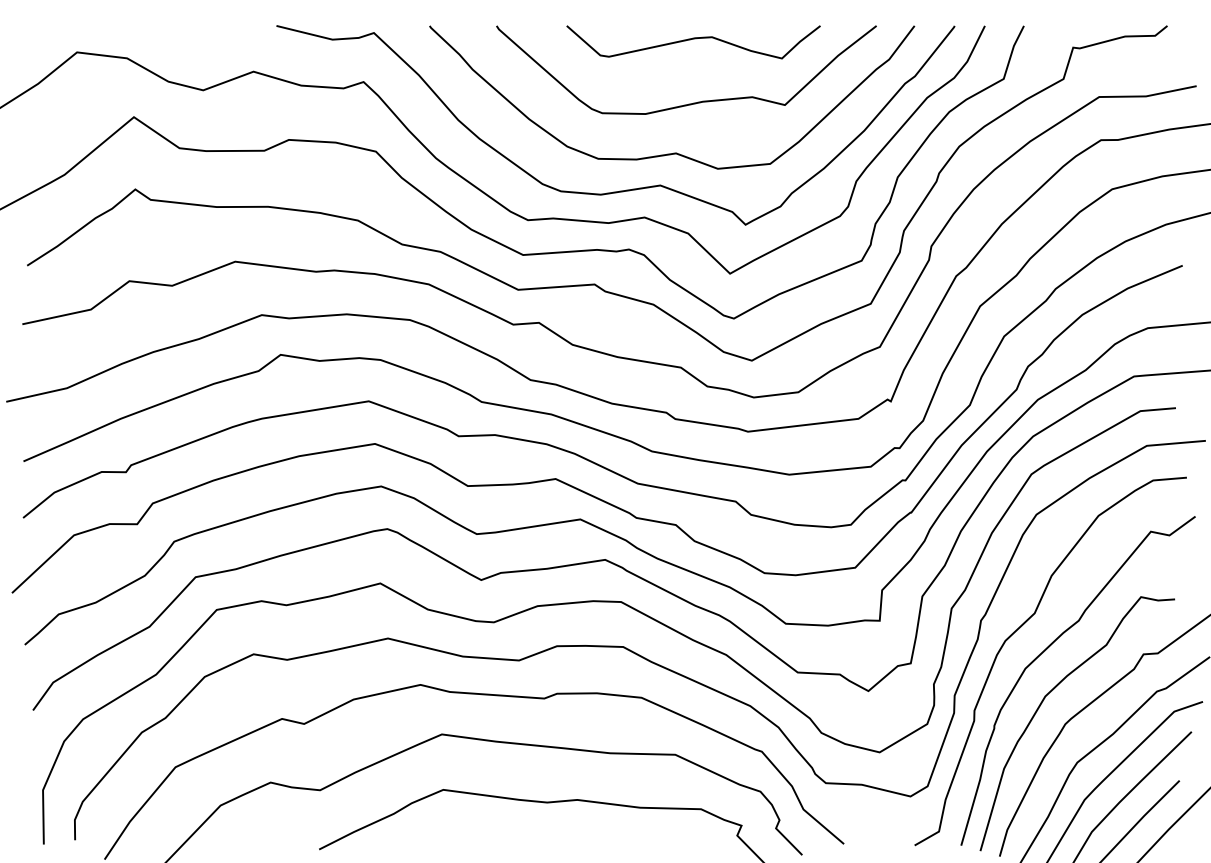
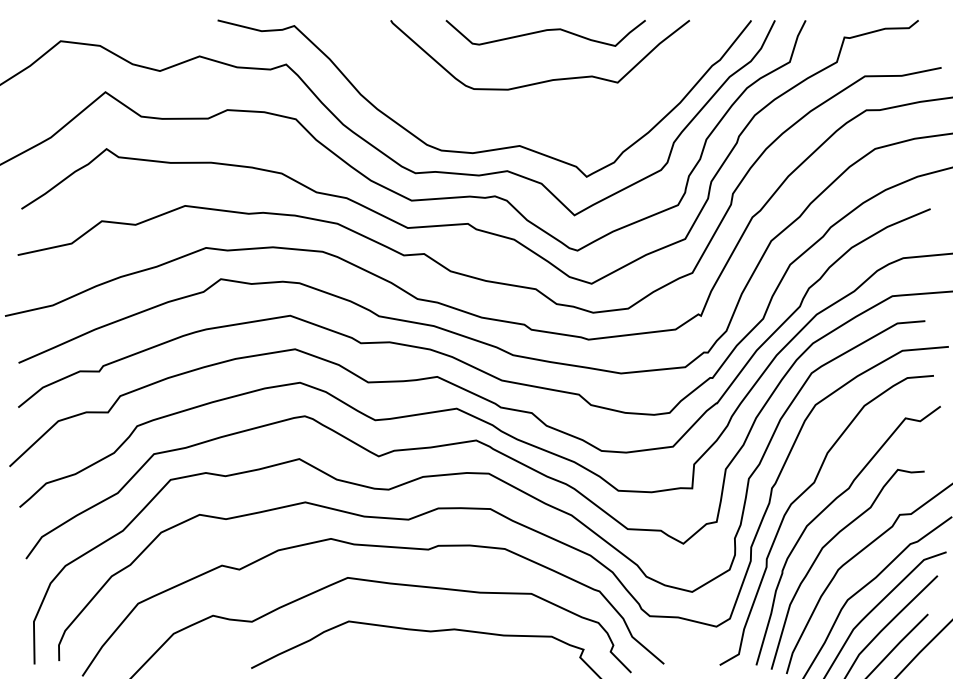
curve: (673, 152) -> (530, 119), removed

